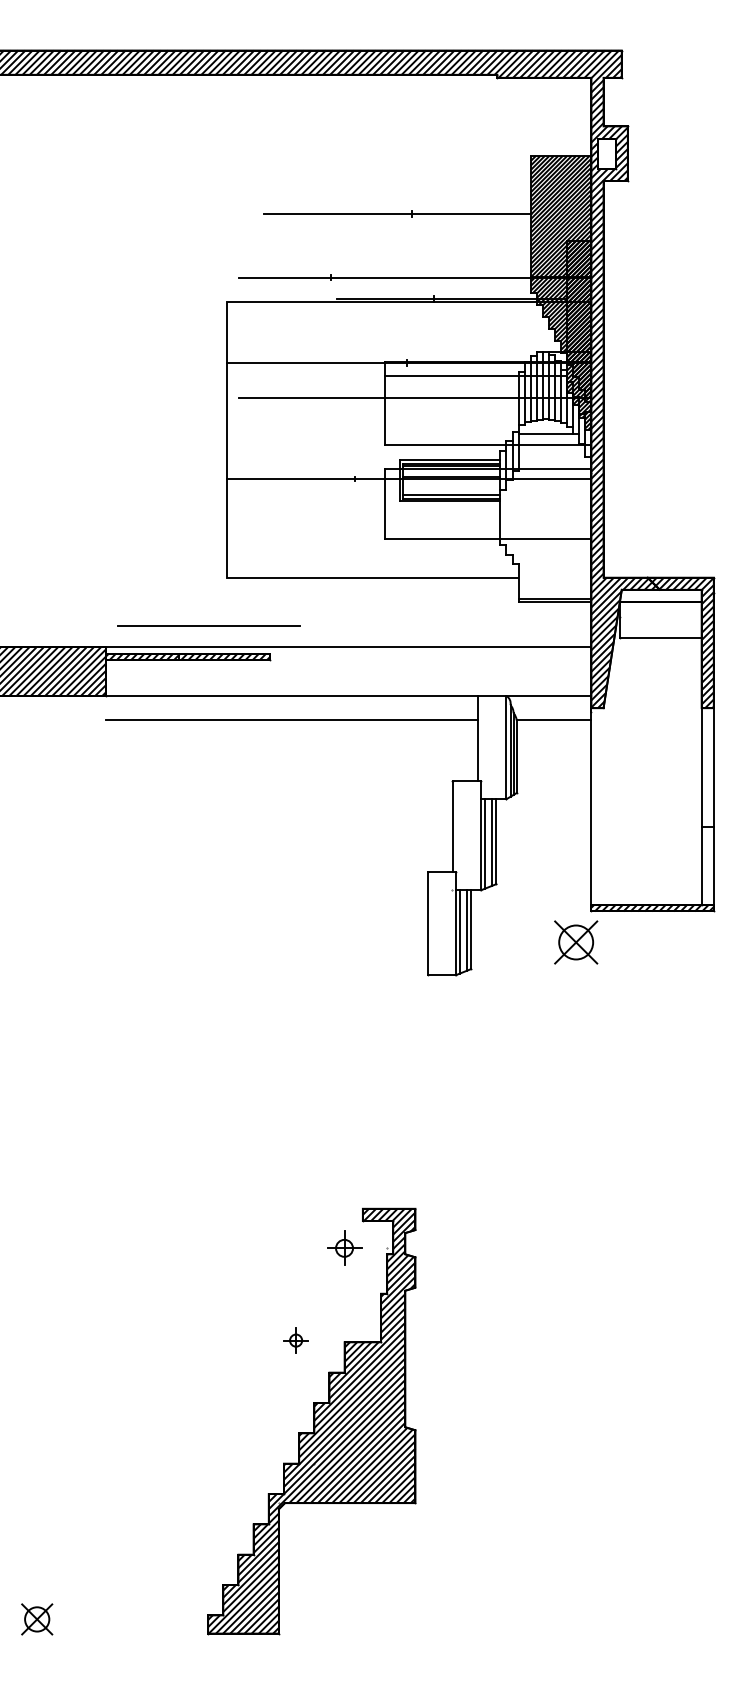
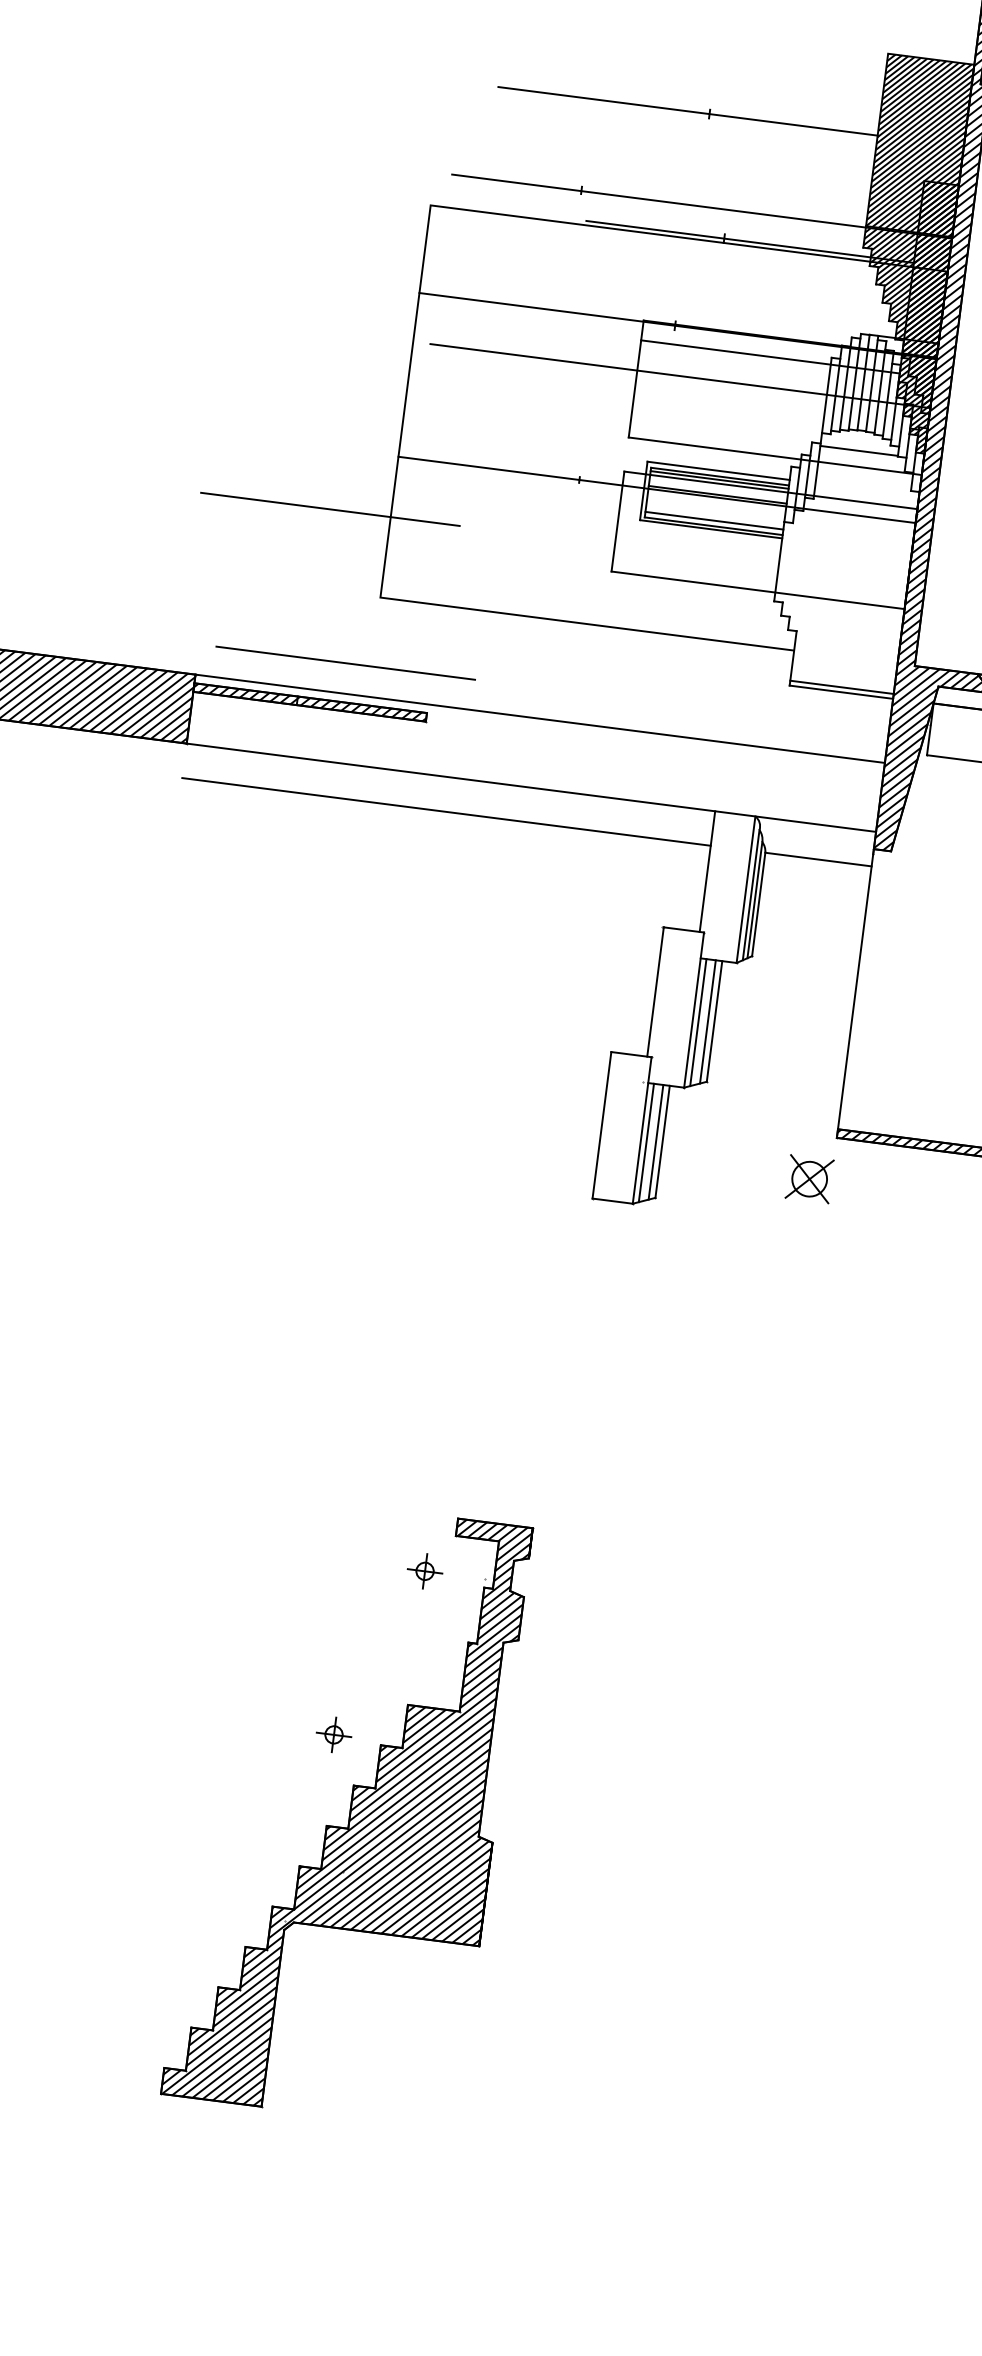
line: (184, 521) -> (329, 509), added
part: (576, 942) -> (810, 1179), size x0.71
part: (344, 1247) -> (424, 1570), size x0.71
part: (295, 1340) -> (333, 1734), moved

